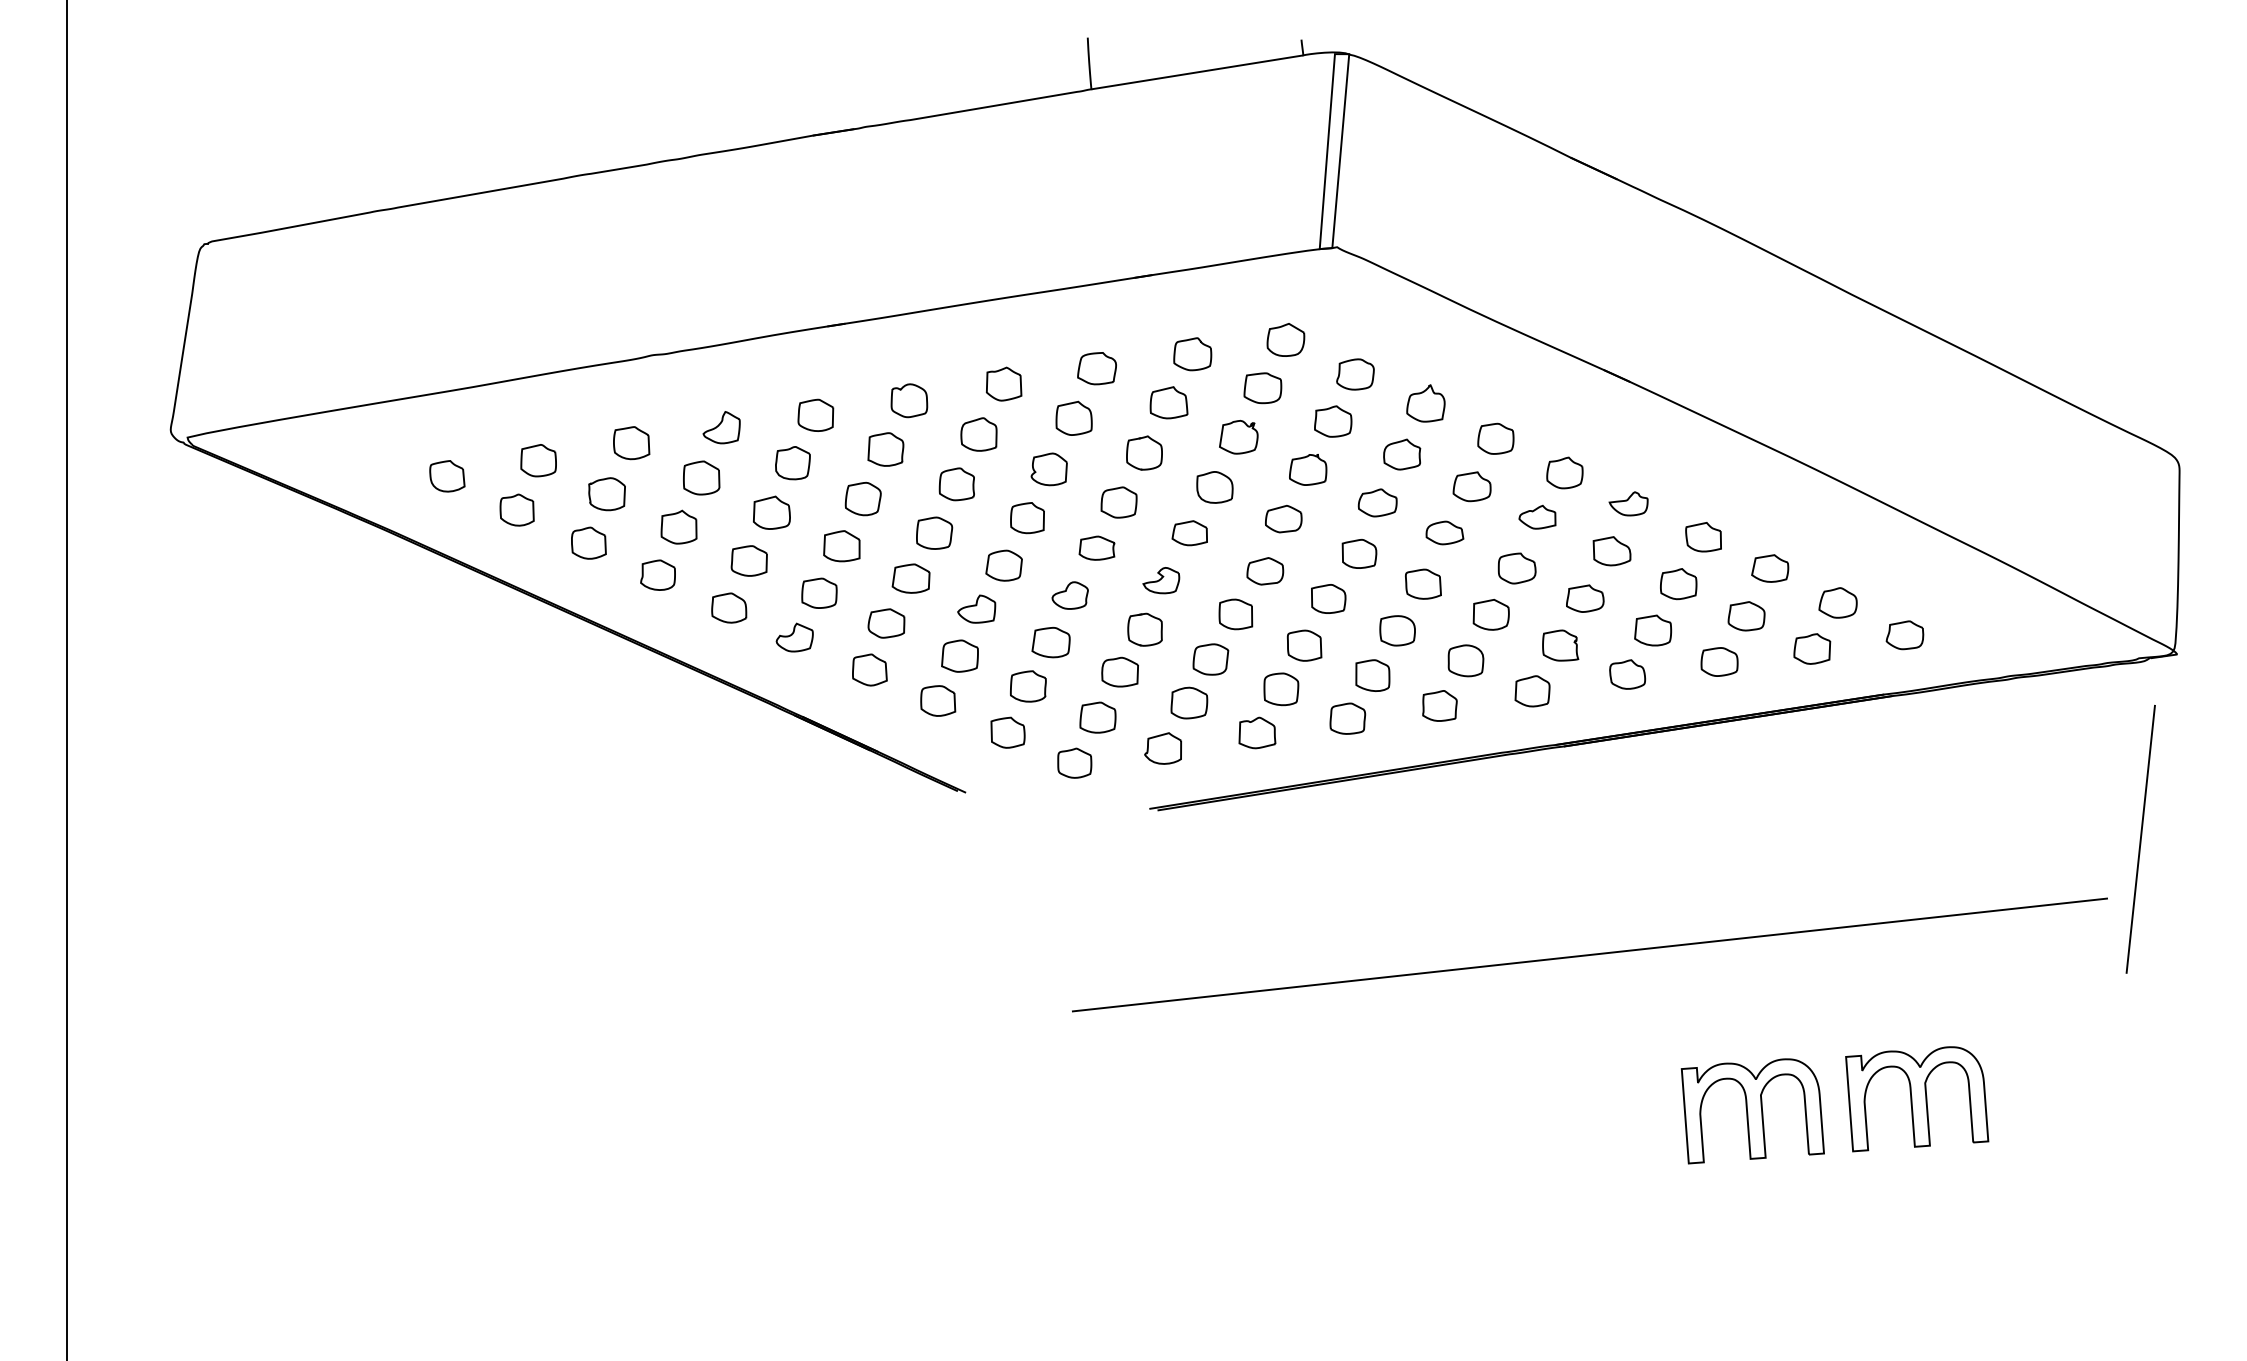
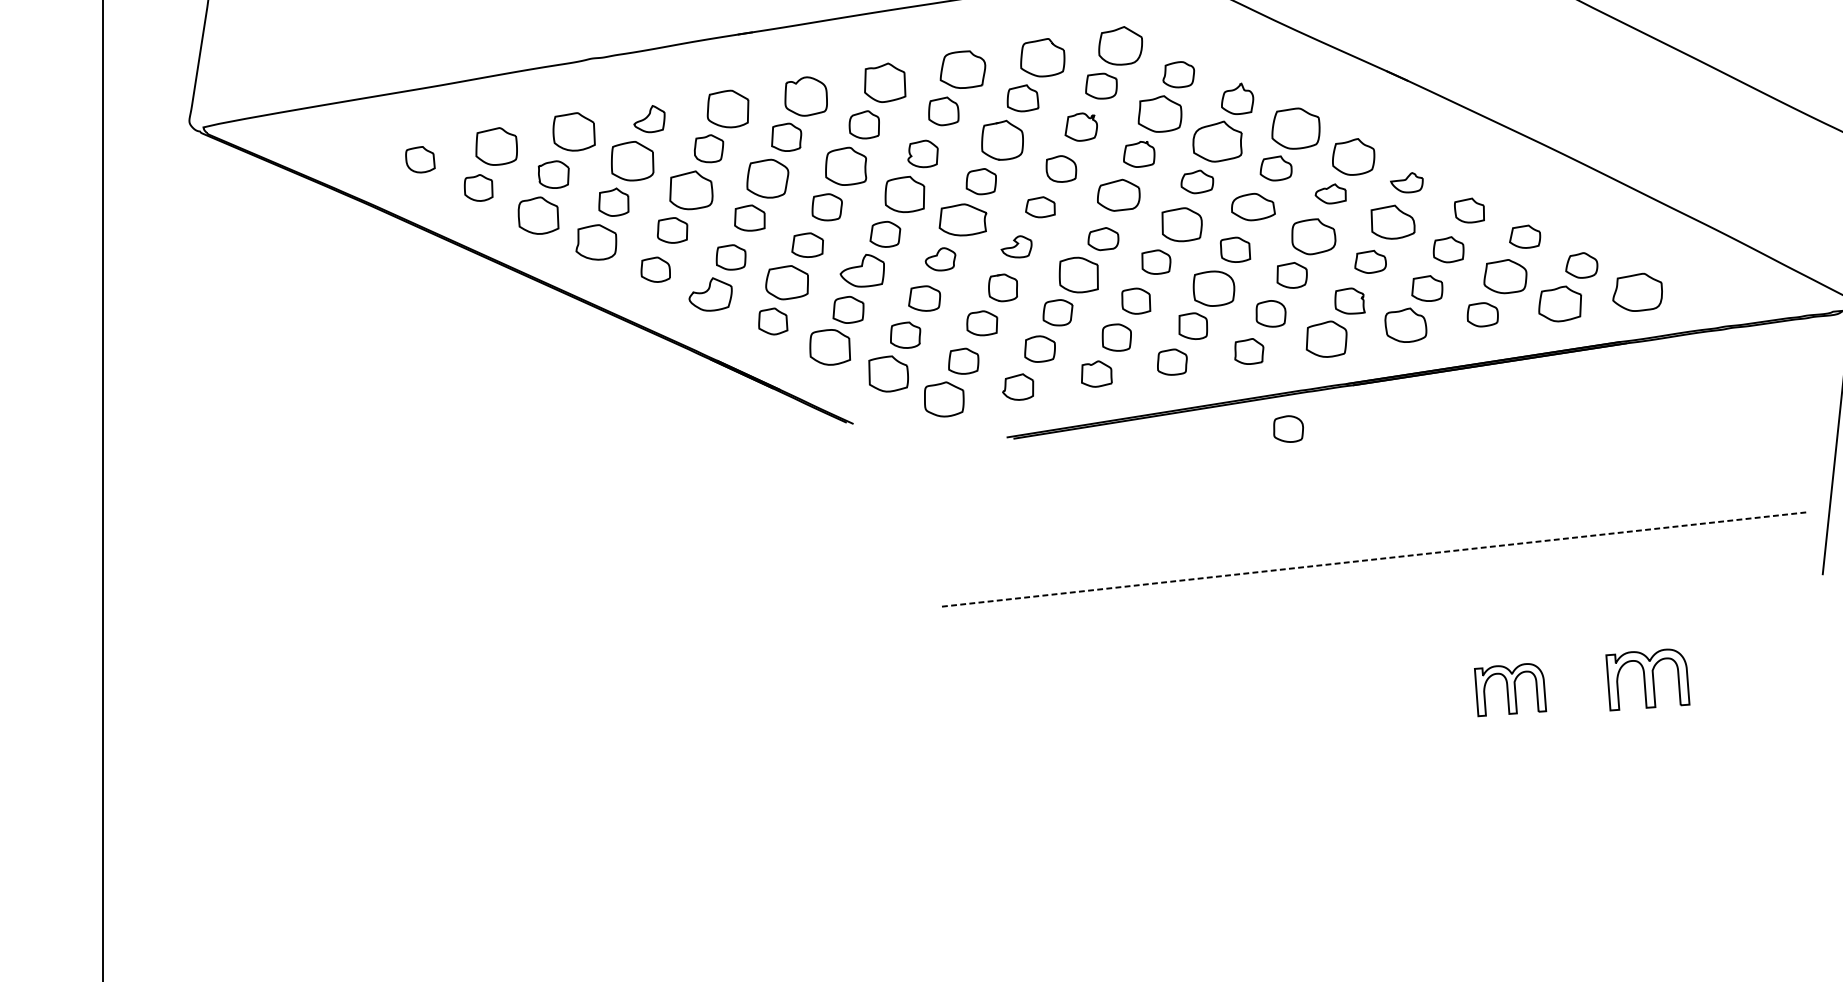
part: (1285, 339) -> (1120, 45), size x1.4
part: (1192, 354) -> (1042, 58), size x1.4
part: (1096, 368) -> (962, 69), size x1.4
part: (1004, 383) -> (885, 82), size x1.4
part: (909, 400) -> (806, 96), size x1.4
part: (815, 414) -> (727, 108), size x1.4
part: (1333, 421) -> (1160, 113), size x1.4
part: (1495, 438) -> (1295, 128), size x1.6
part: (631, 443) -> (574, 132), size x1.4
part: (1144, 452) -> (1002, 139), size x1.4
part: (1402, 454) -> (1218, 141), size x1.6
part: (538, 460) -> (496, 146), size x1.4
part: (1564, 472) -> (1353, 156), size x1.4
part: (701, 477) -> (632, 160), size x1.4
part: (956, 484) -> (845, 166), size x1.4
part: (862, 498) -> (767, 178), size x1.4
part: (771, 512) -> (691, 189), size x1.4
part: (1027, 518) -> (904, 194), size x1.4
part: (1283, 519) -> (1118, 195), size x1.4
part: (1444, 532) -> (1253, 206), size x1.4
part: (588, 542) -> (538, 215), size x1.4
part: (1096, 547) -> (962, 219), size x1.6
part: (1611, 551) -> (1392, 222), size x1.4
part: (1359, 553) -> (1182, 224), size x1.4
part: (1516, 568) -> (1313, 236), size x1.4
part: (657, 574) -> (595, 241), size x1.4
part: (976, 608) -> (862, 270), size x1.4
part: (1235, 614) -> (1078, 275), size x1.4
part: (1746, 616) -> (1505, 276), size x1.4
part: (886, 623) -> (787, 282), size x1.4
part: (1397, 630) -> (1213, 288), size x1.4
part: (1904, 635) -> (1637, 292), size x1.6
part: (794, 637) -> (710, 294), size x1.4
part: (1812, 648) -> (1560, 303), size x1.4
part: (1627, 674) -> (1405, 325), size x1.4
part: (1532, 691) -> (1326, 339), size x1.4
part: (938, 700) -> (830, 346), size x1.4
part: (1007, 732) -> (888, 373), size x1.4
part: (1074, 762) -> (944, 398), size x1.4
part: (1486, 798) -> (1288, 428), added
line: (1590, 954) -> (1375, 559), solid -> dashed
part: (1917, 1099) -> (1648, 680), size x0.7
part: (1752, 1111) -> (1510, 690), size x0.6

